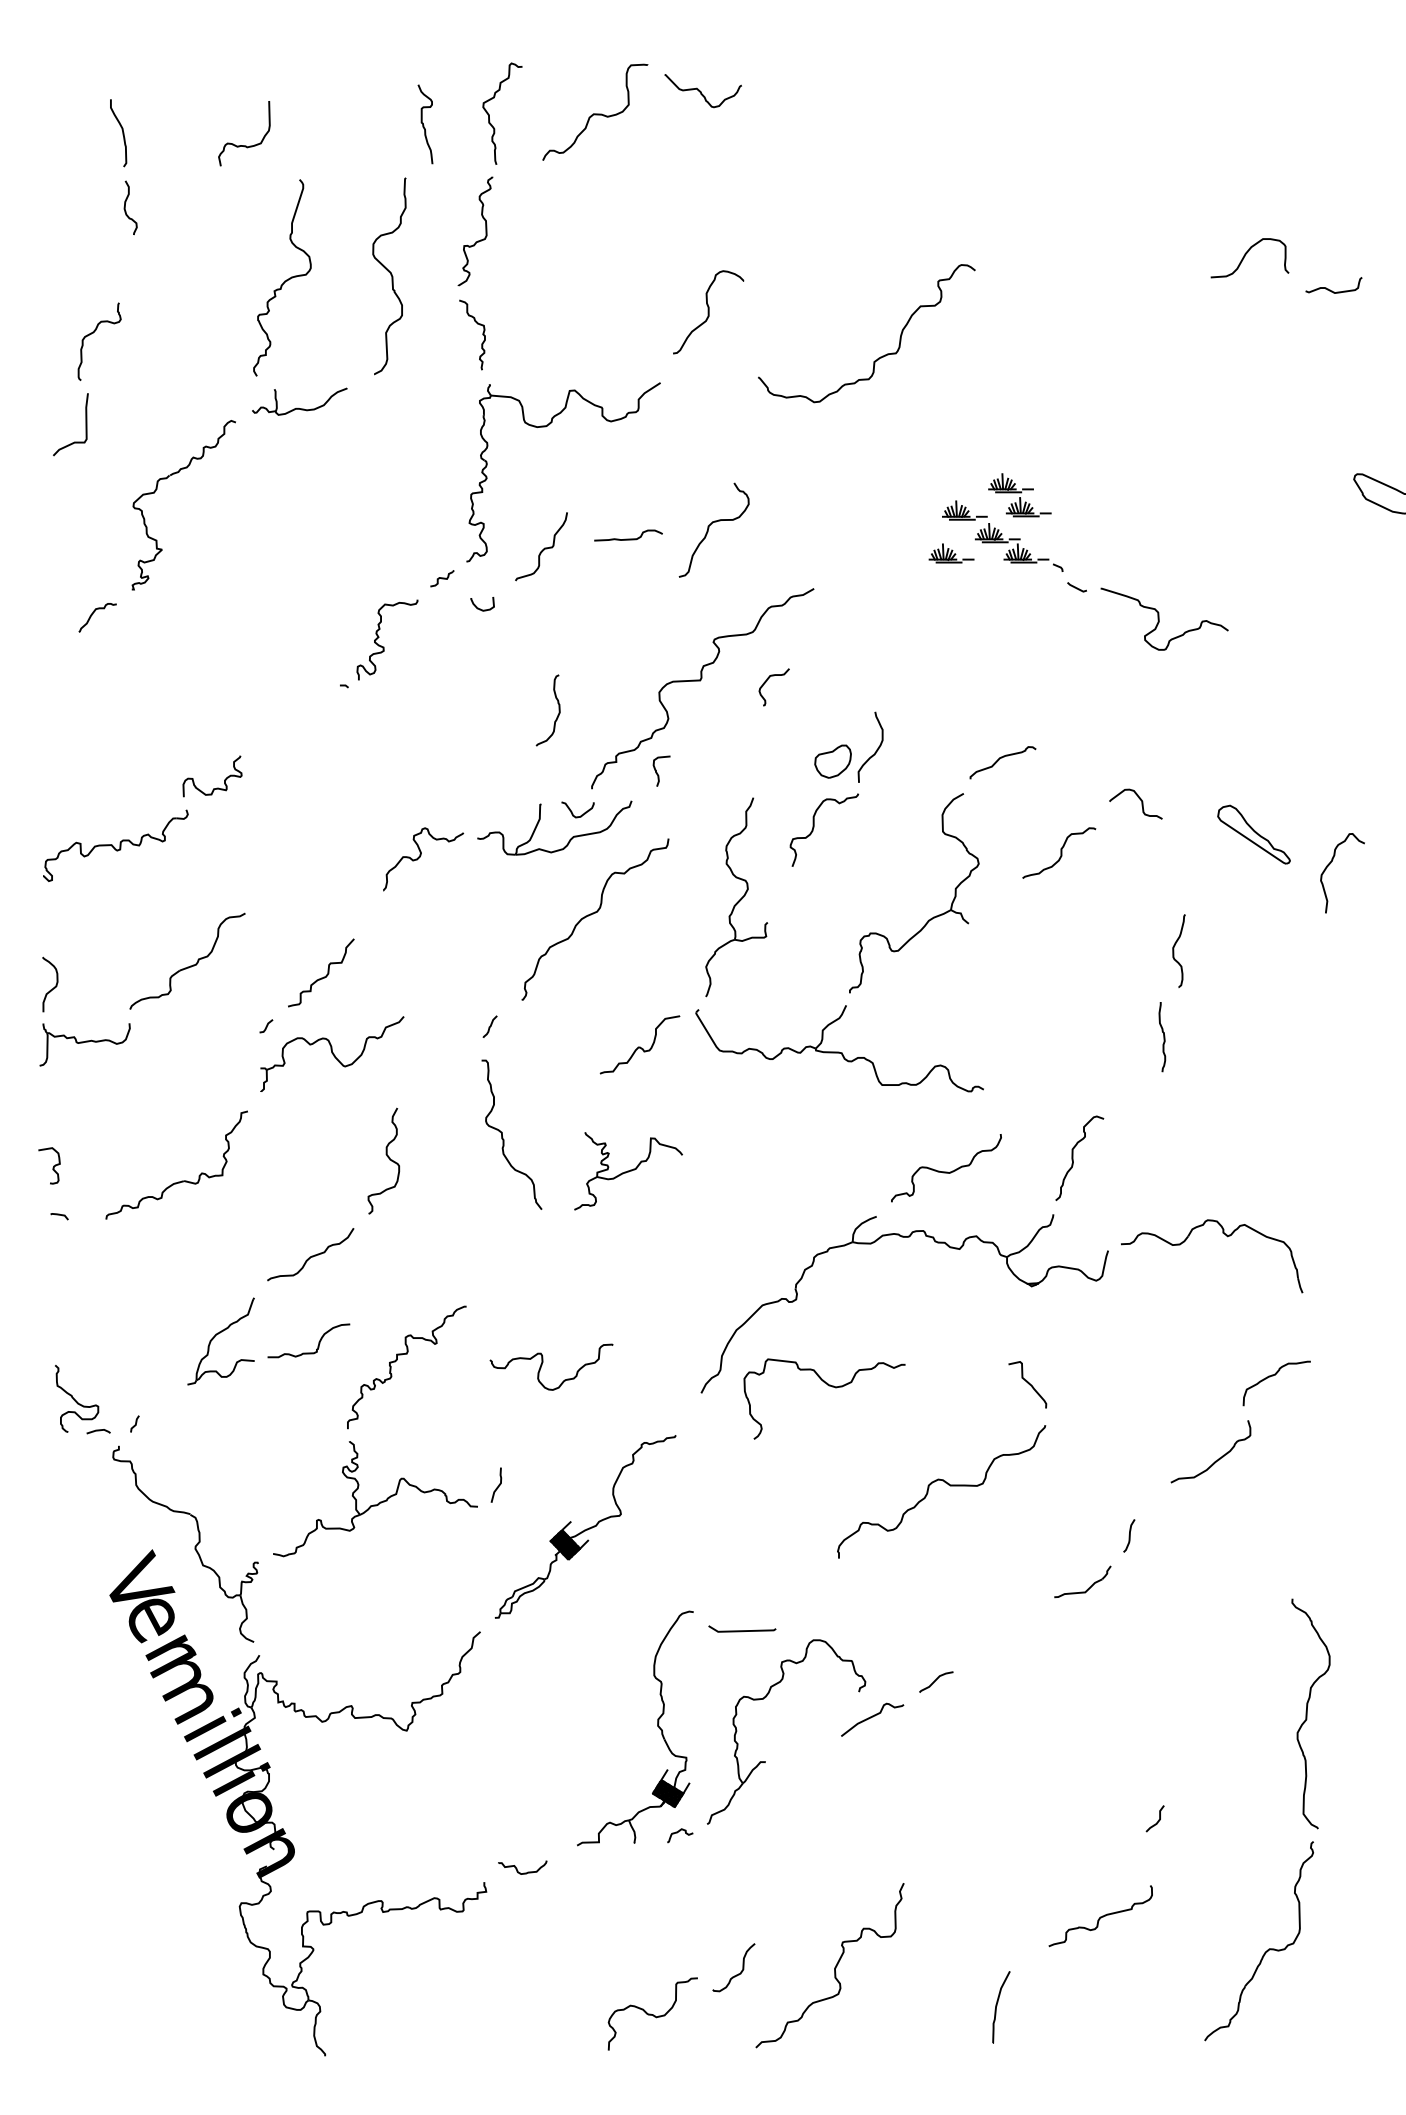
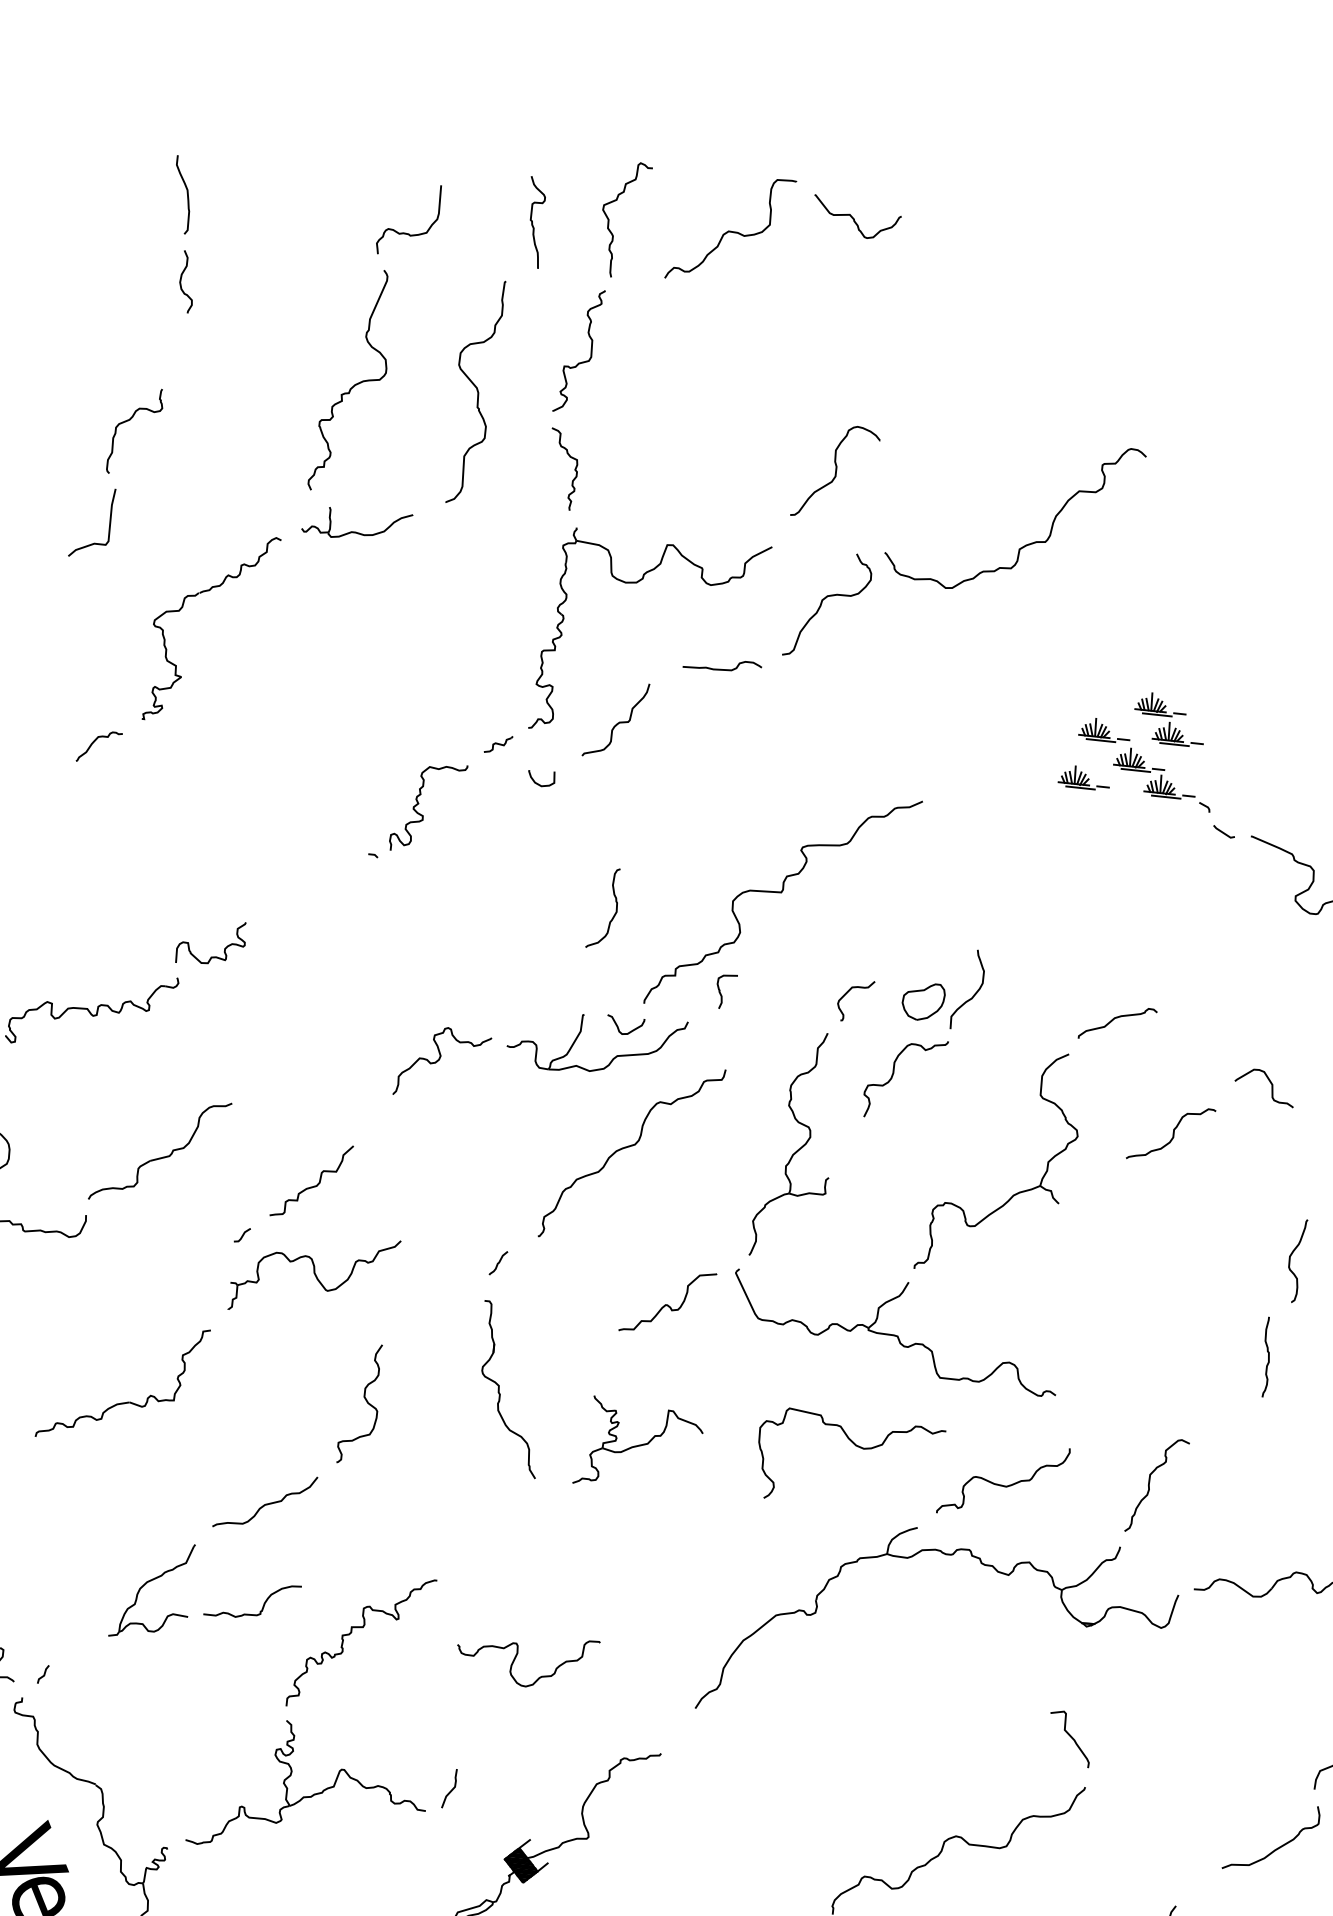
curve: (244, 145) -> (407, 233), moved
part: (713, 529) -> (827, 604), moved
curve: (628, 538) -> (722, 668), moved
curve: (766, 682) -> (847, 994), moved
curve: (829, 1386) -> (856, 1447), moved

